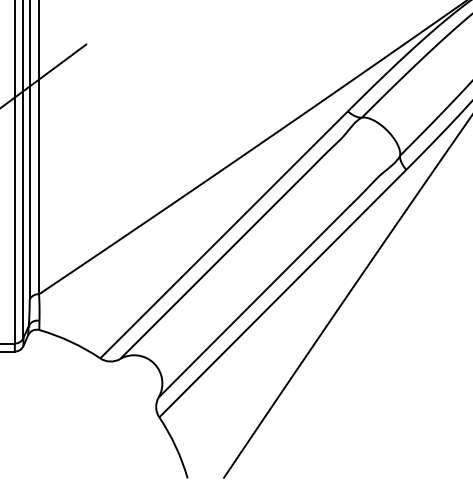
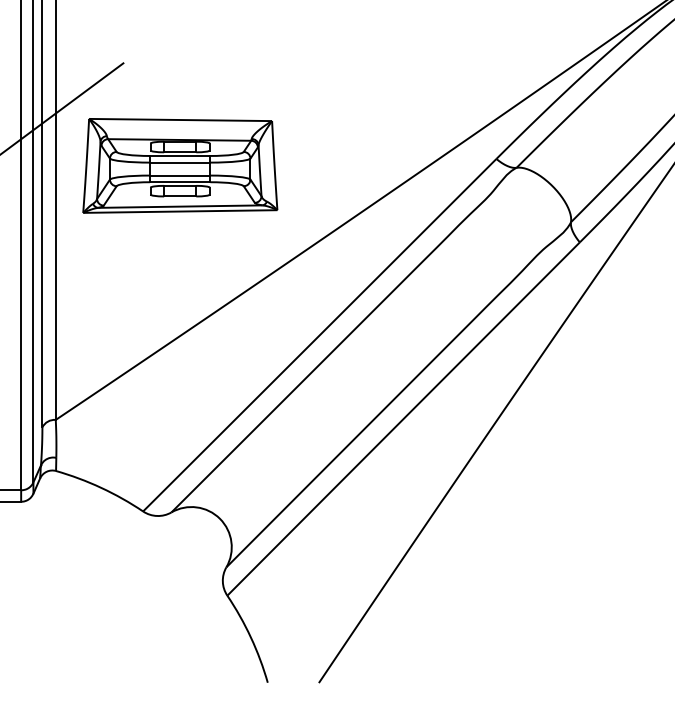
part: (126, 116) -> (180, 166), added

